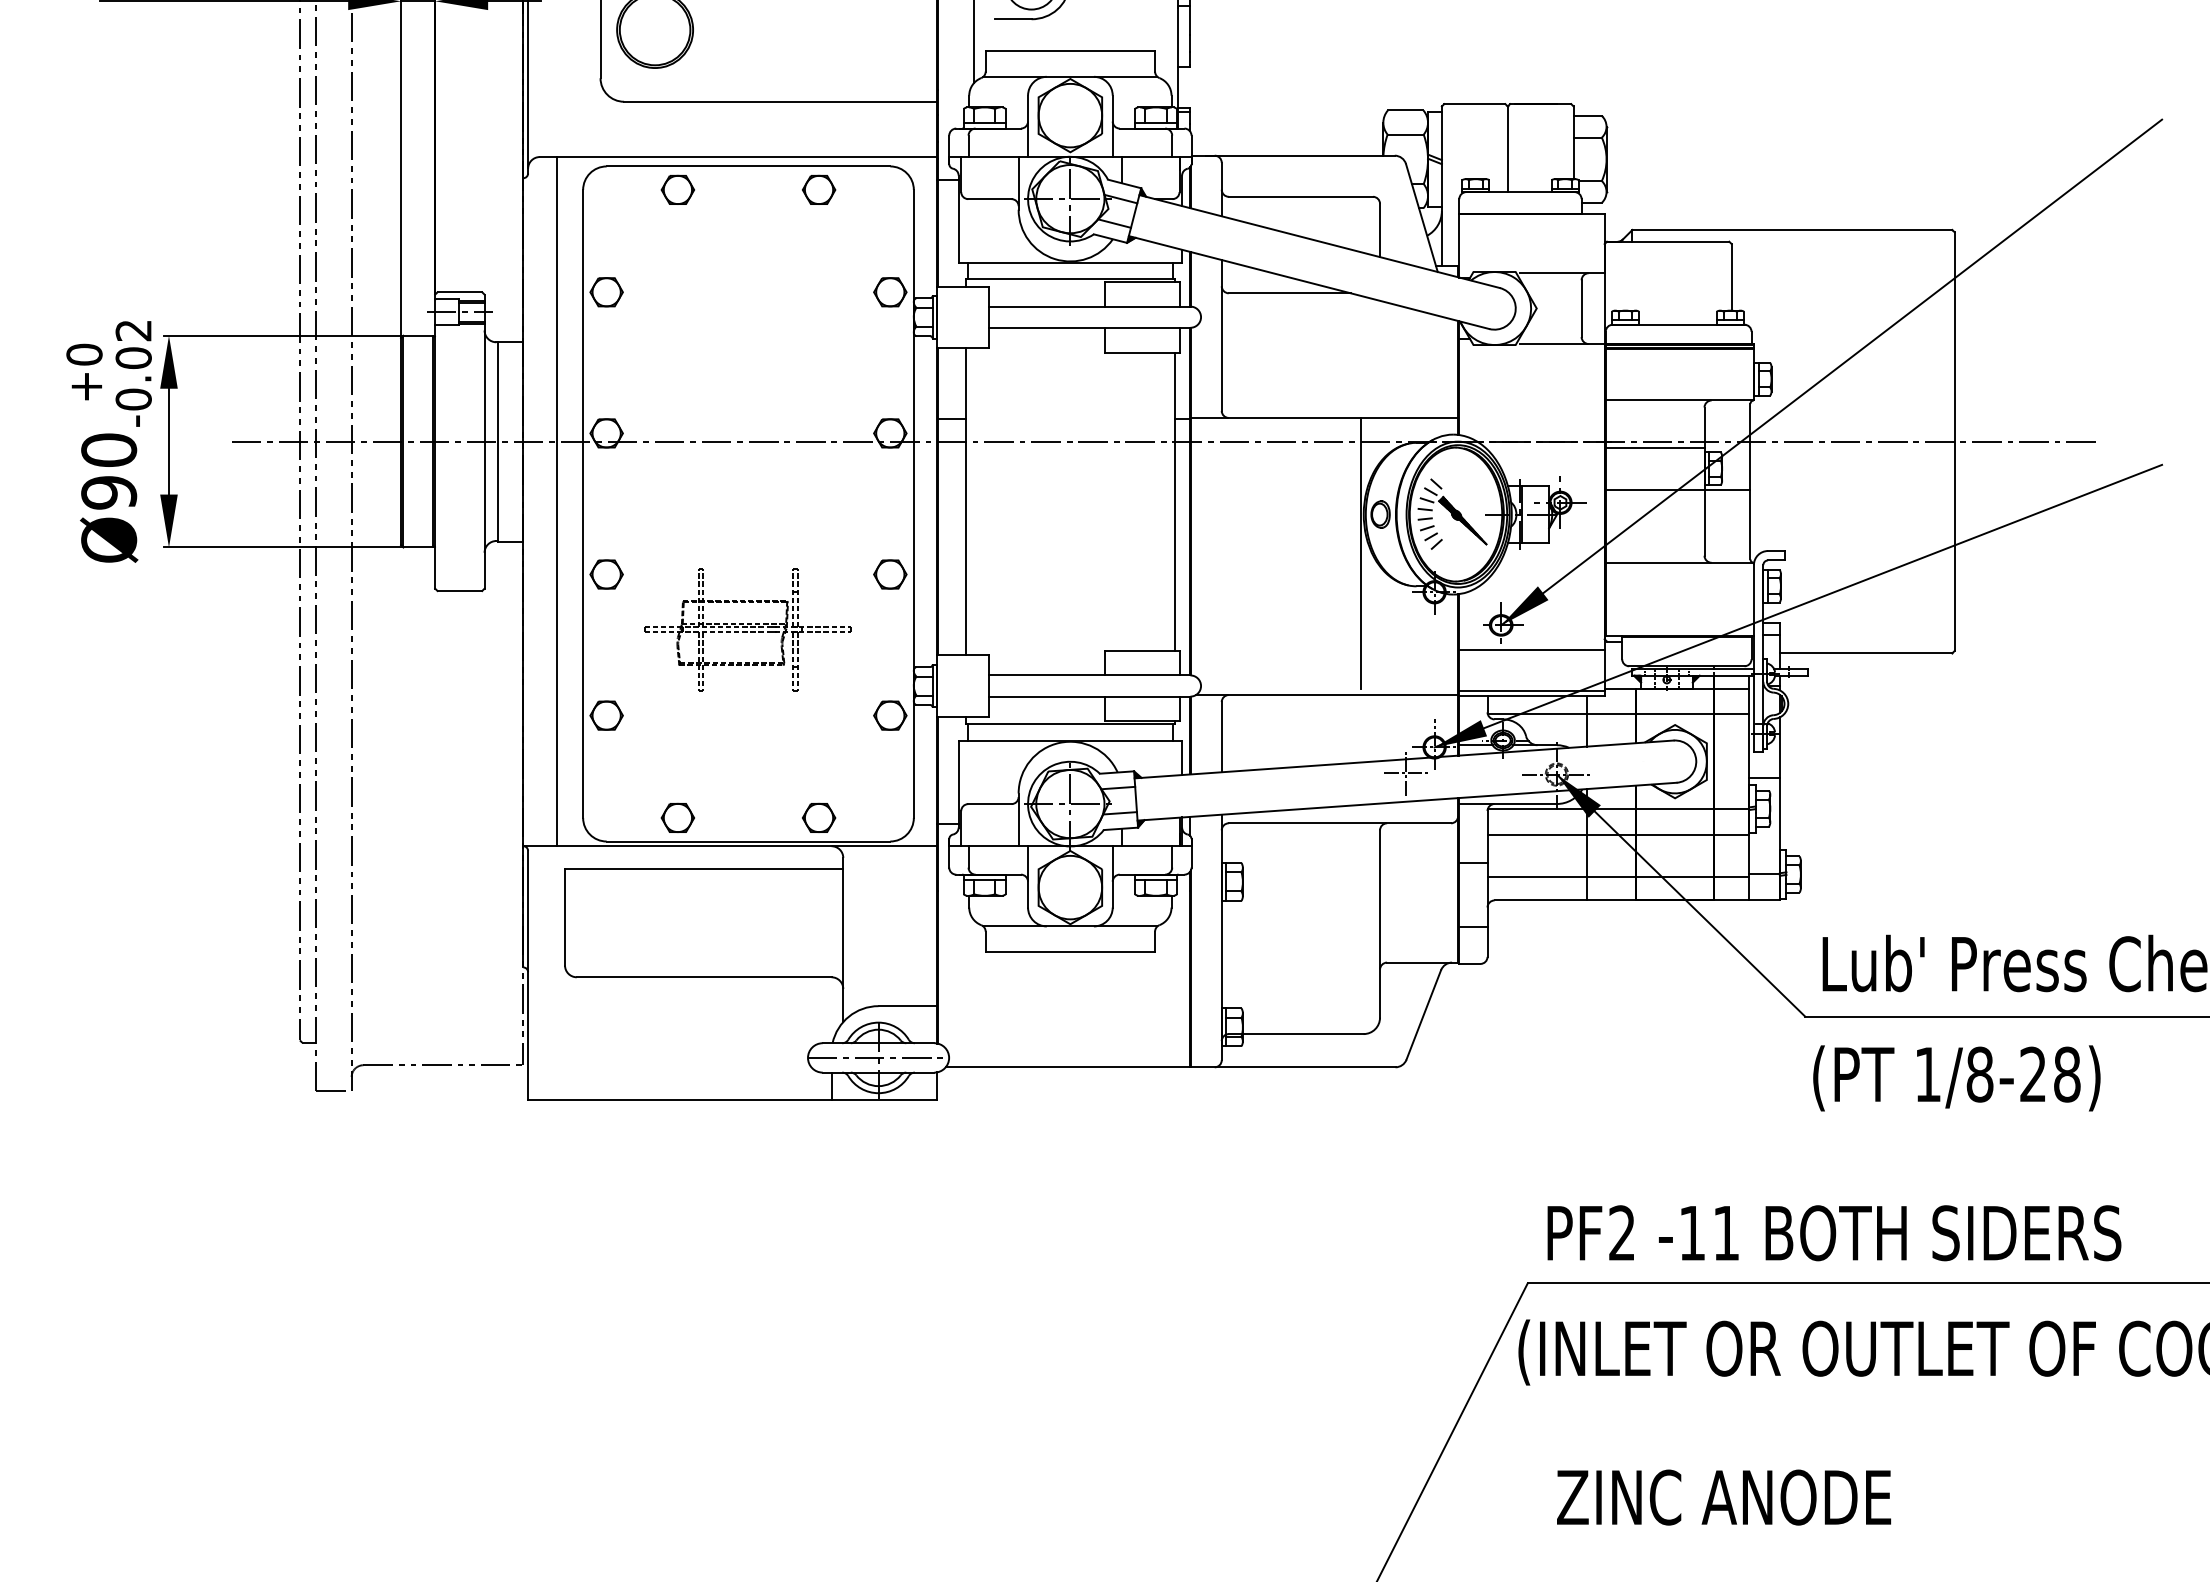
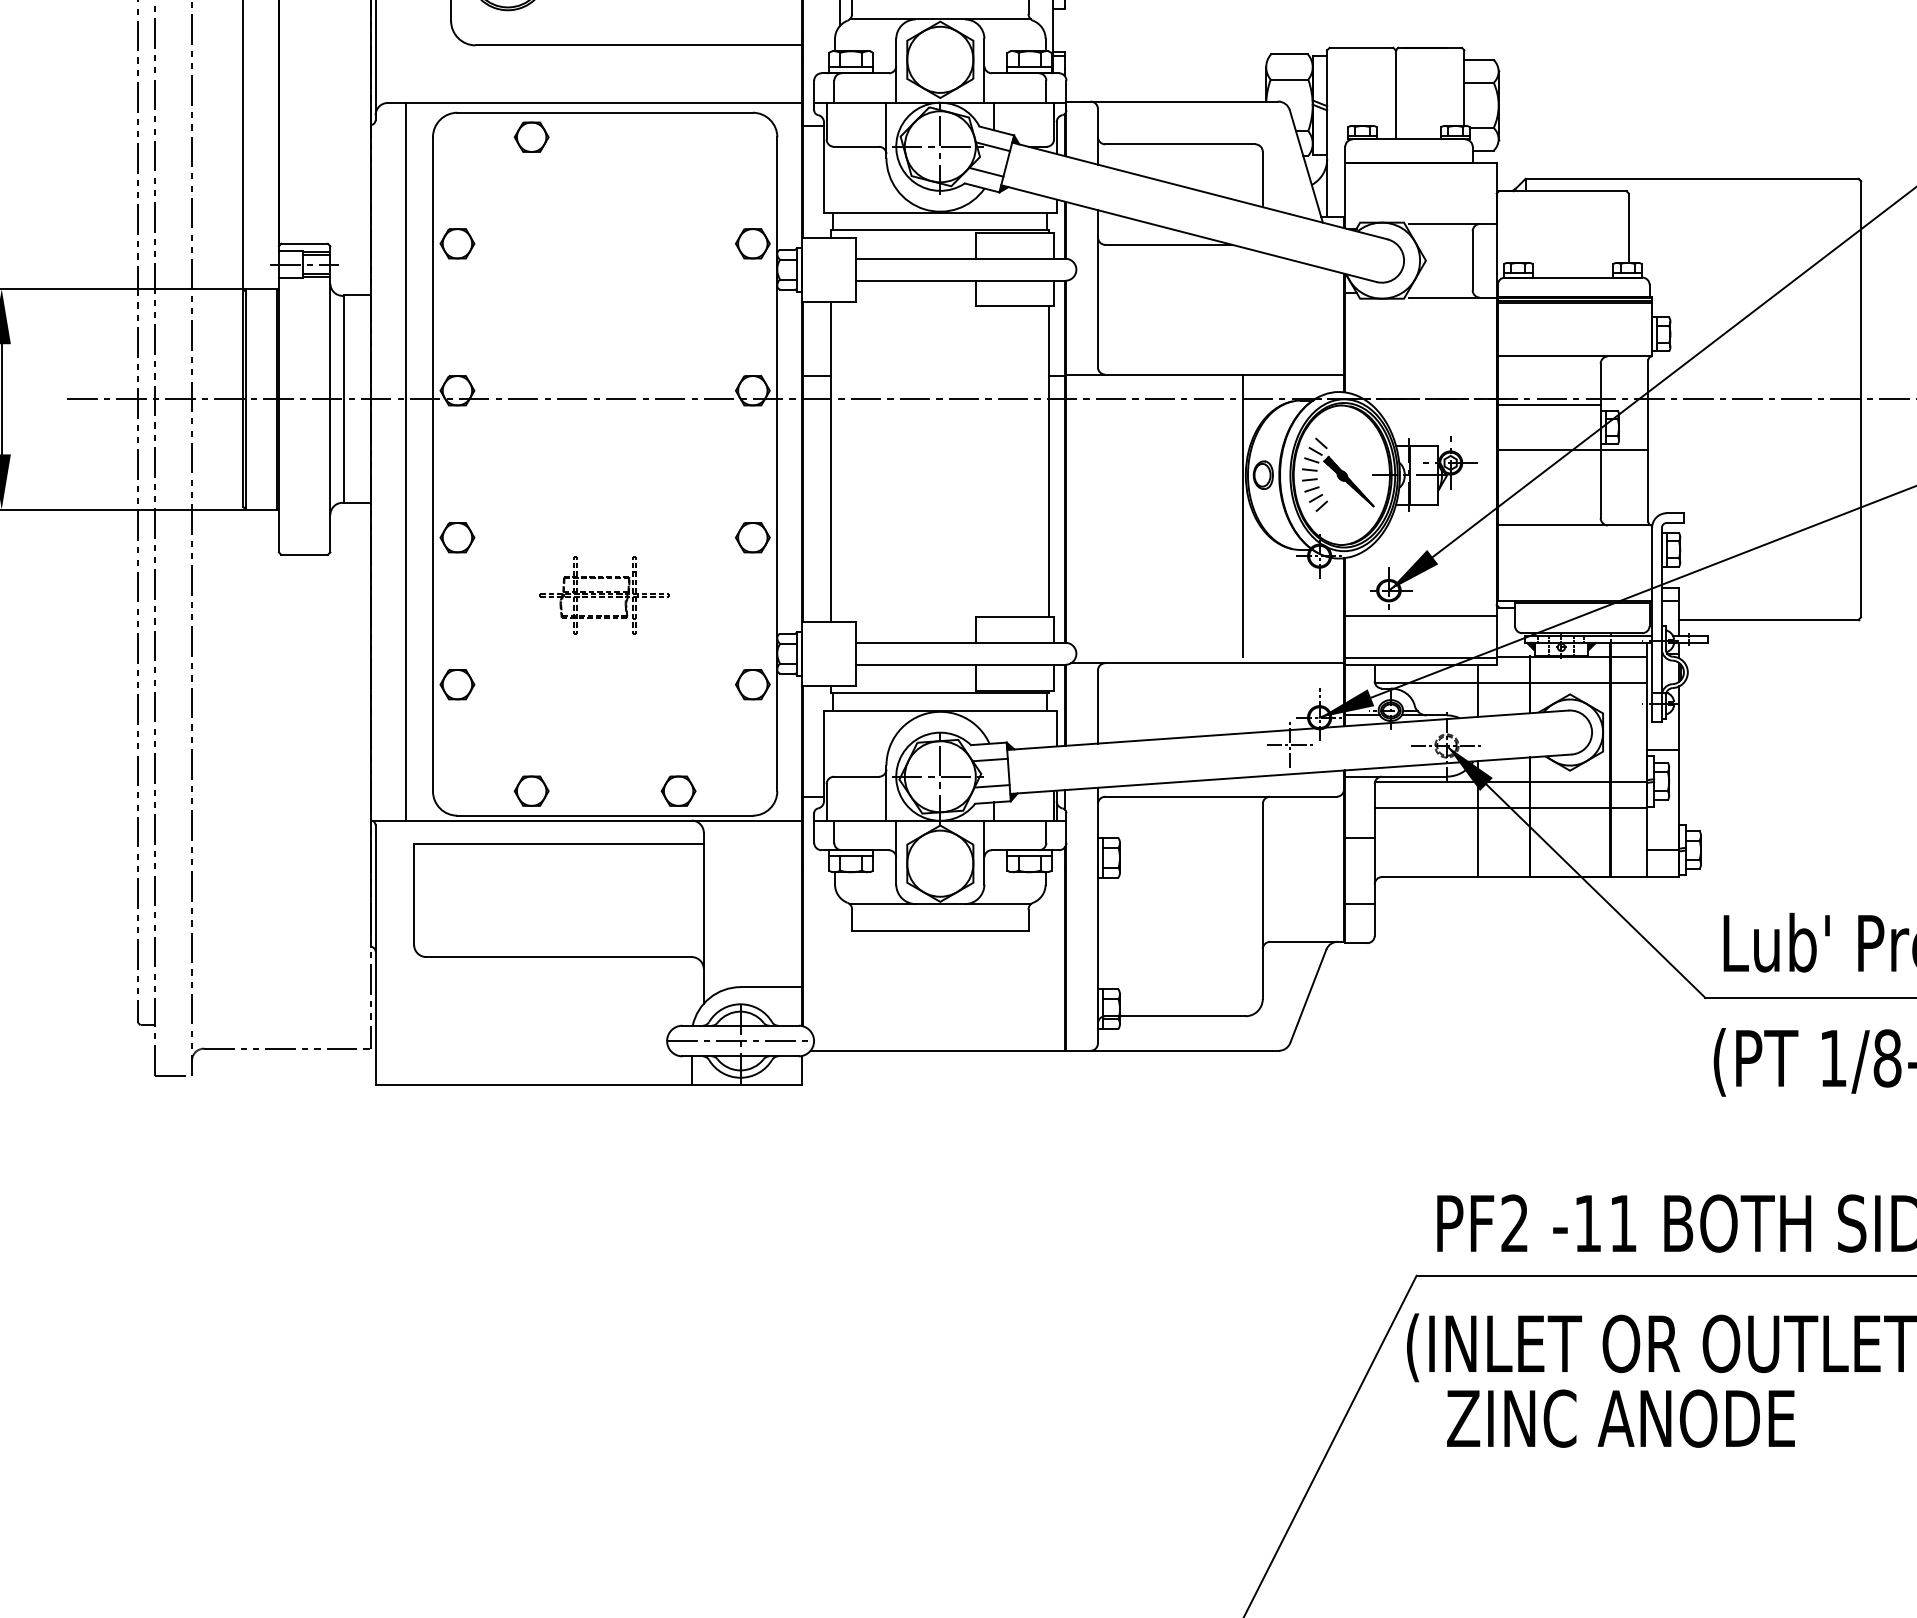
part: (819, 189) -> (679, 136), removed
part: (747, 629) -> (604, 594), size x0.6
line: (1618, 876) -> (1511, 852), removed
text: (1723, 1497) -> (1620, 1418), moved

